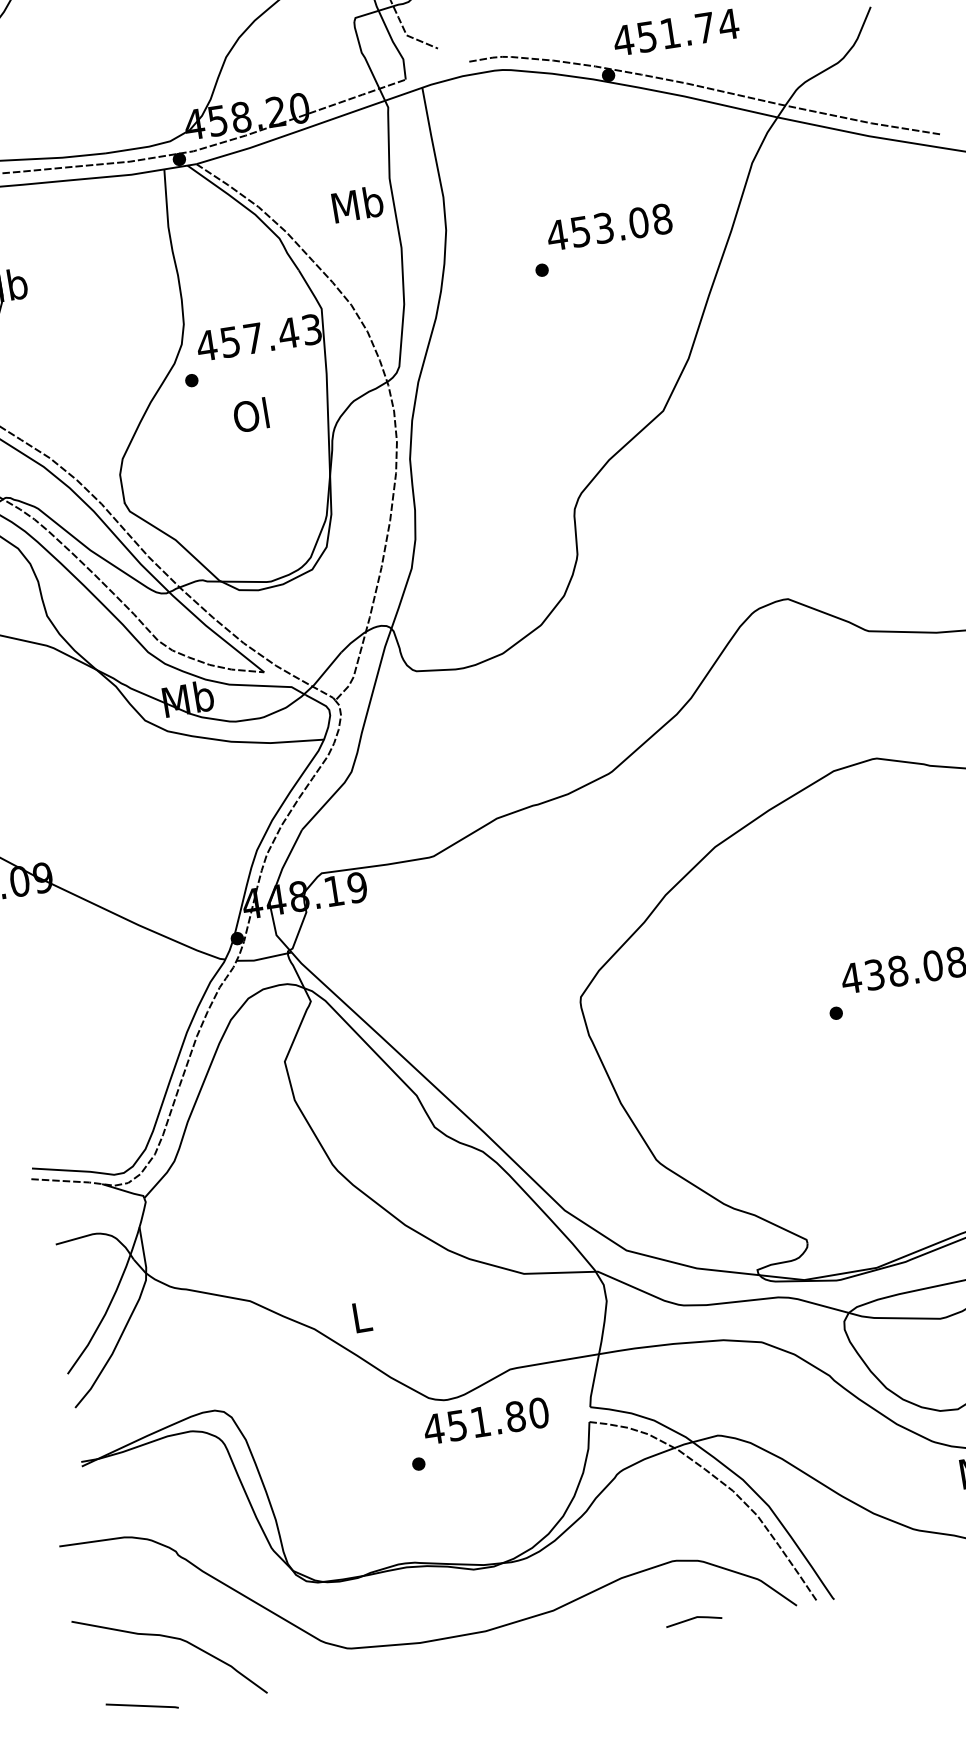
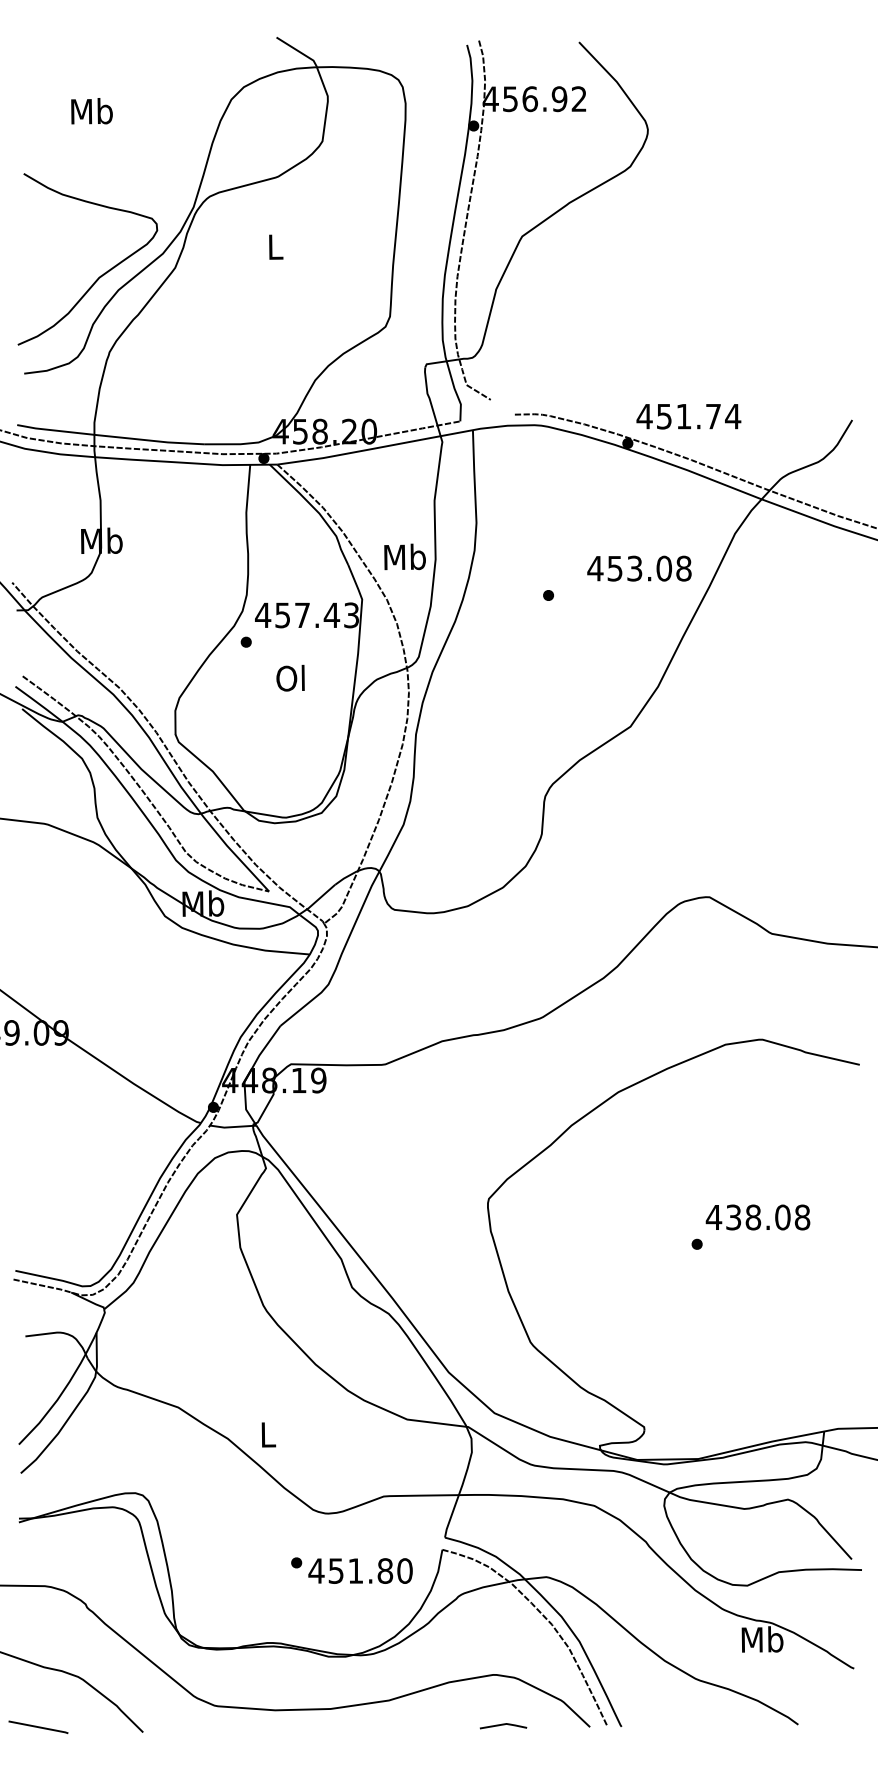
text: (356, 203) -> (404, 556), moved
text: (609, 227) -> (639, 568), moved
text: (486, 1420) -> (360, 1570), moved

